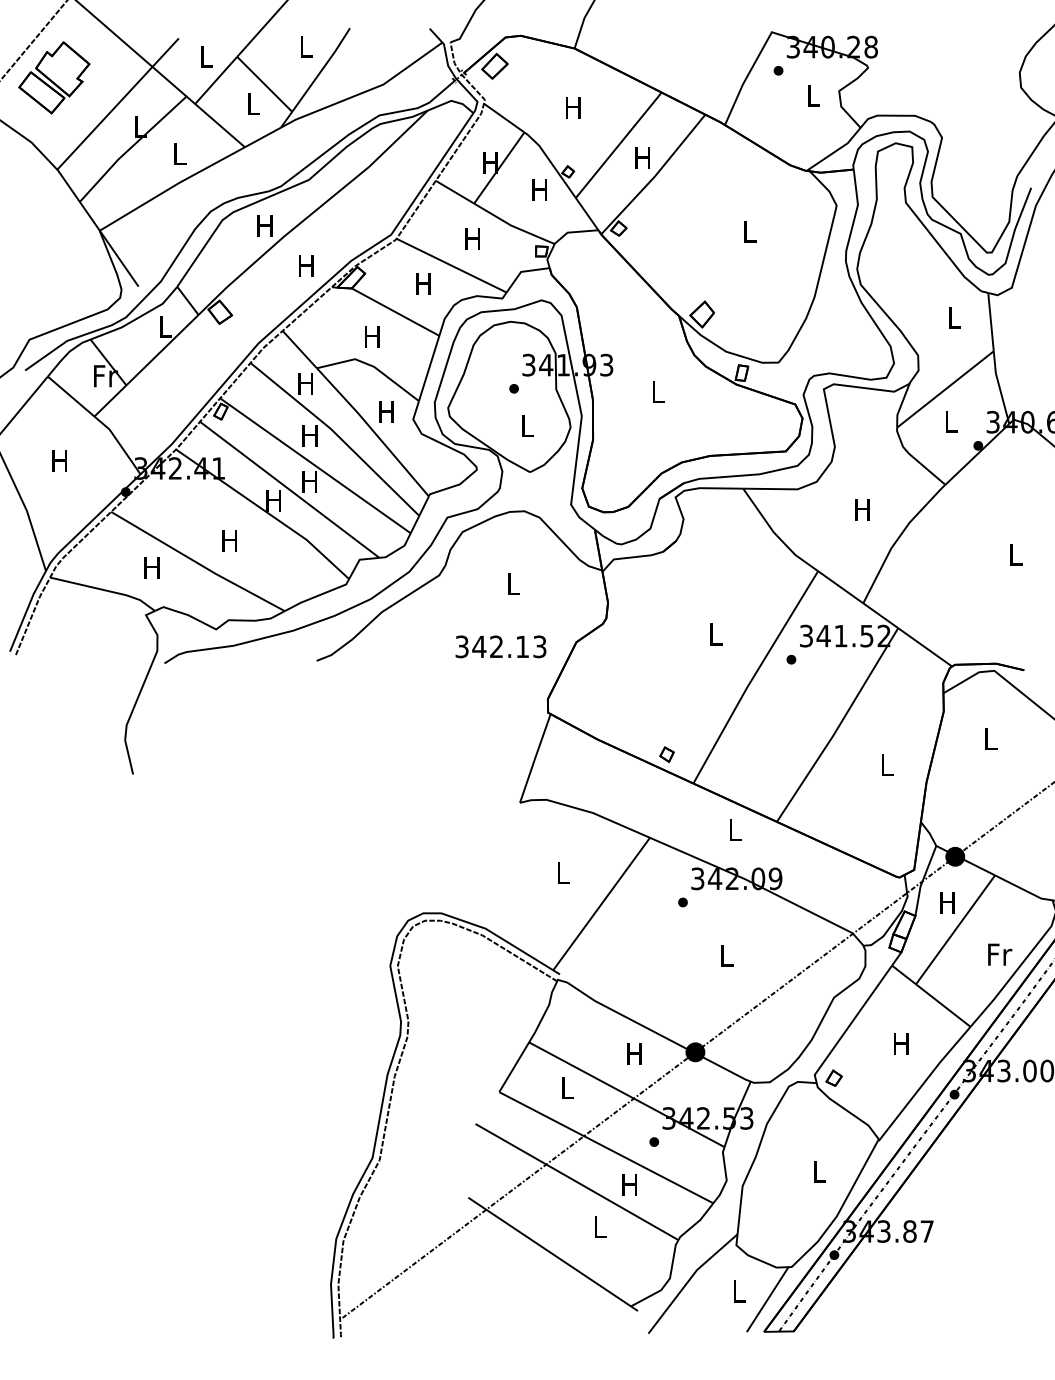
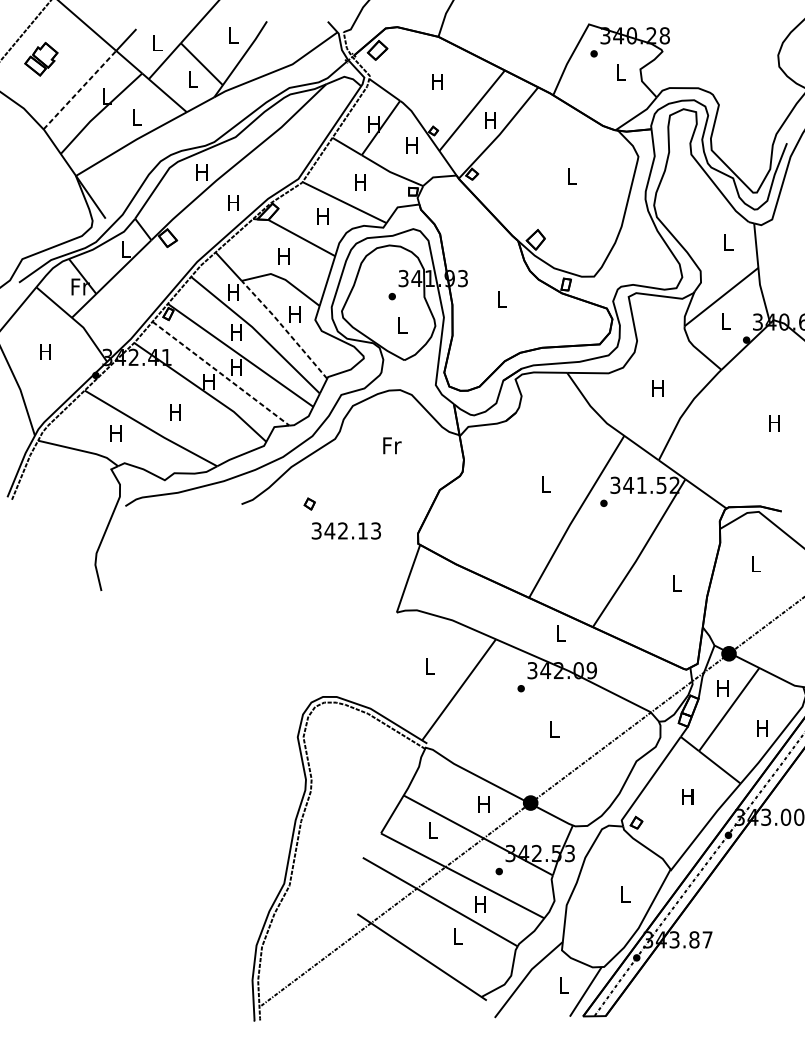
part: (54, 77) -> (41, 58), size x0.6
line: (105, 117) -> (80, 89), solid -> dashed
line: (373, 431) -> (284, 329), solid -> dashed
line: (289, 489) -> (220, 373), solid -> dashed
text: (1015, 554) -> (774, 423), L -> H
text: (514, 584) -> (392, 445), L -> Fr
text: (500, 646) -> (346, 530), moved
part: (666, 754) -> (309, 503), moved
text: (1000, 954) -> (763, 728), Fr -> H

